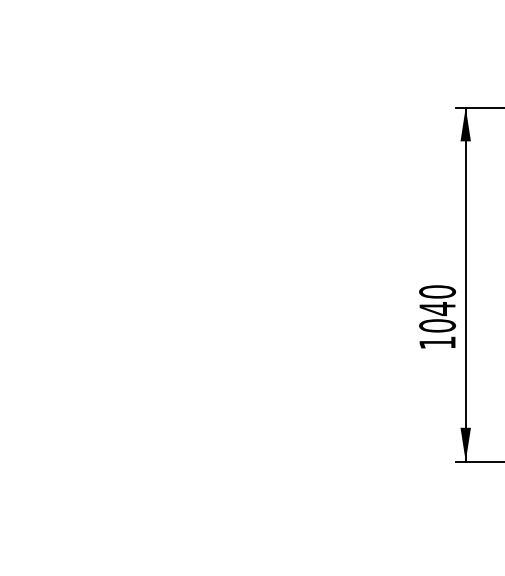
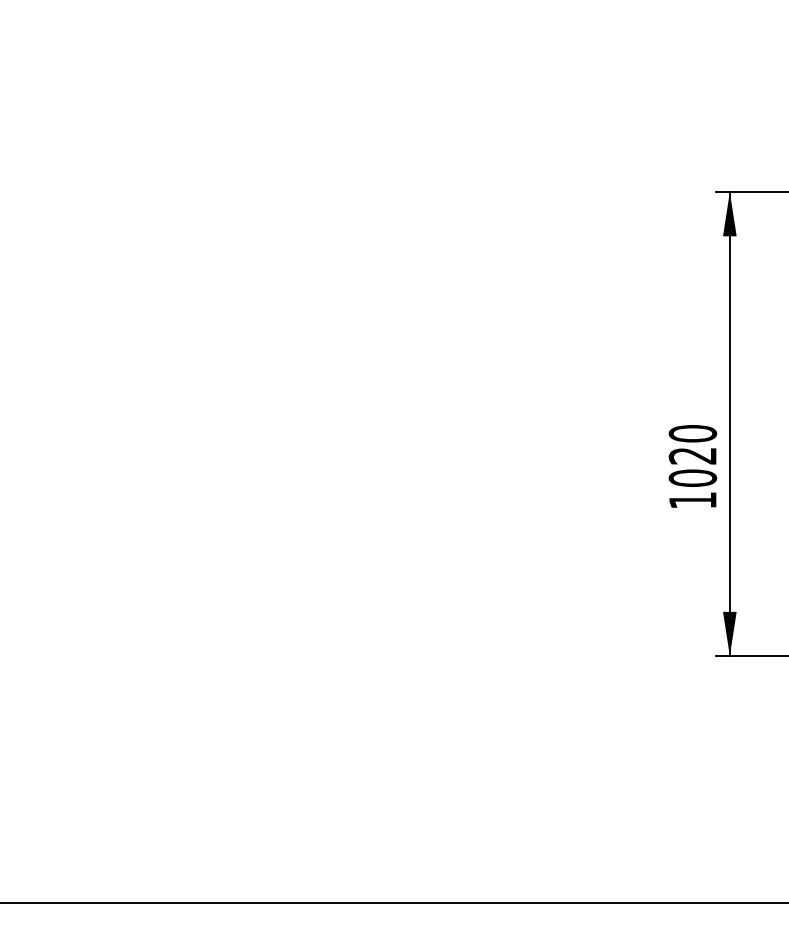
text: (437, 308) -> (692, 455), 1040 -> 1020

